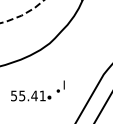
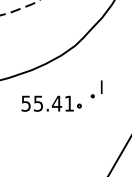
part: (37, 90) -> (61, 95), moved

